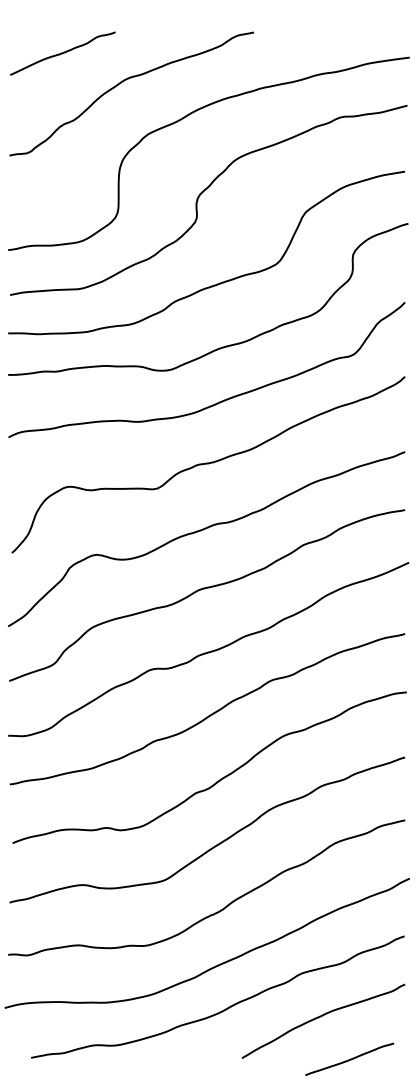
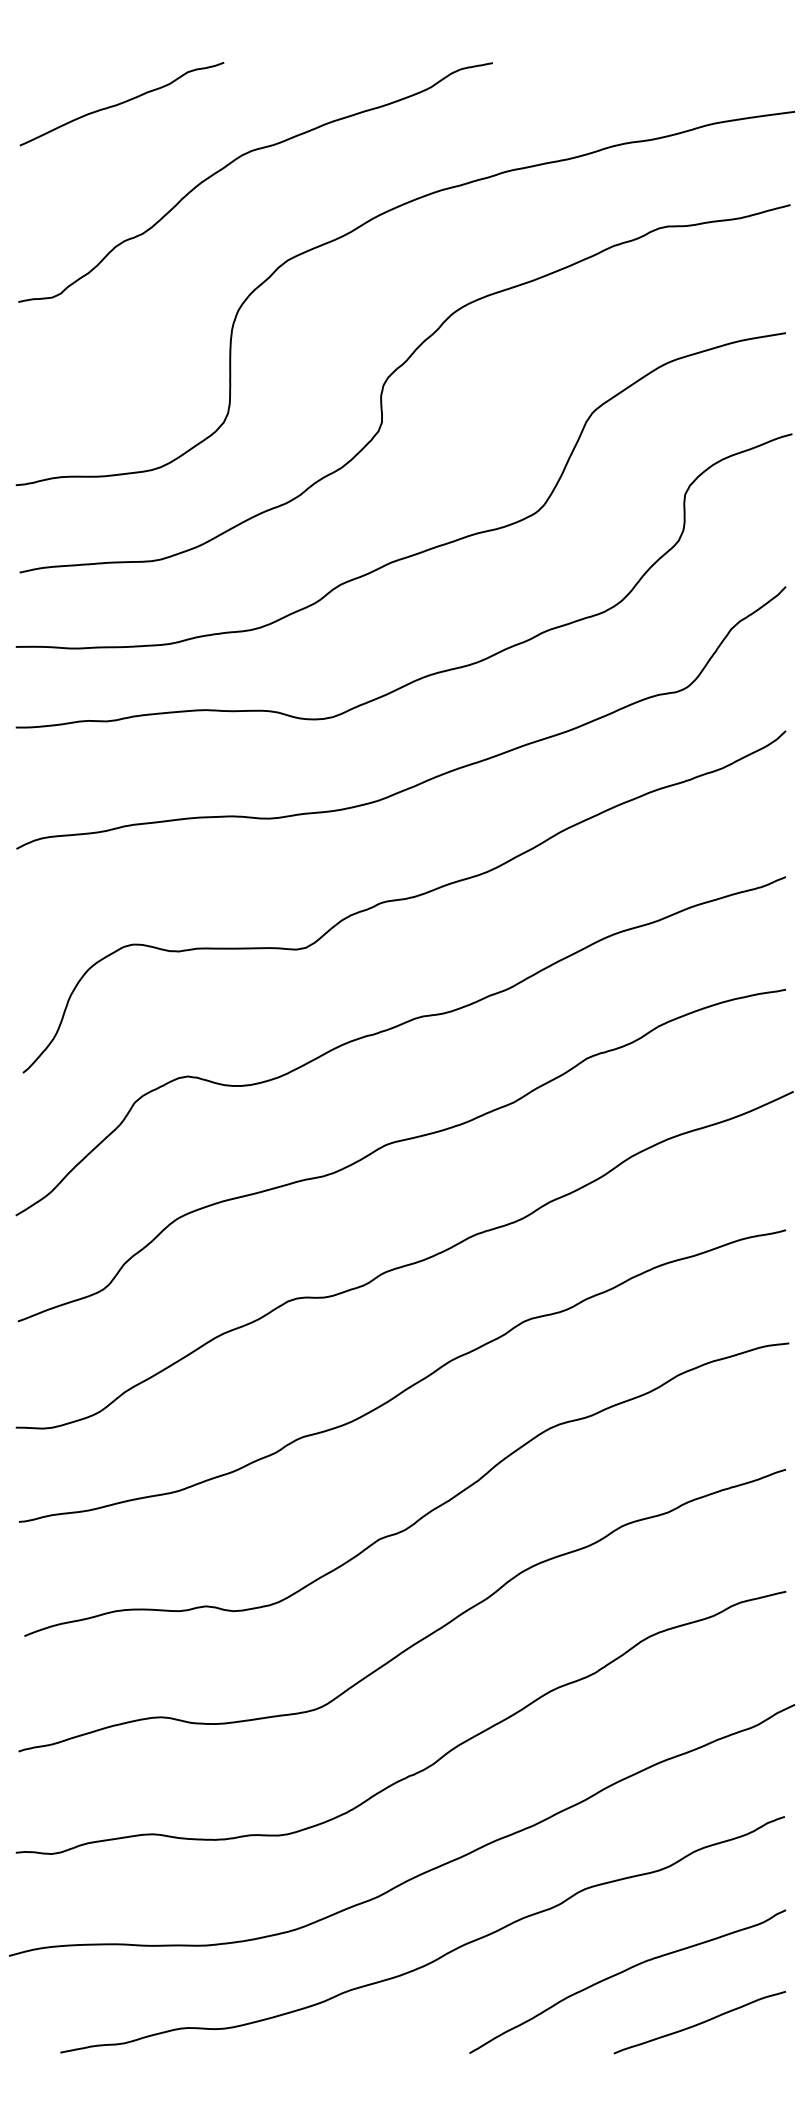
curve: (350, 1058) -> (701, 2020), moved

